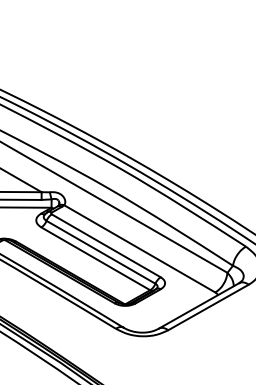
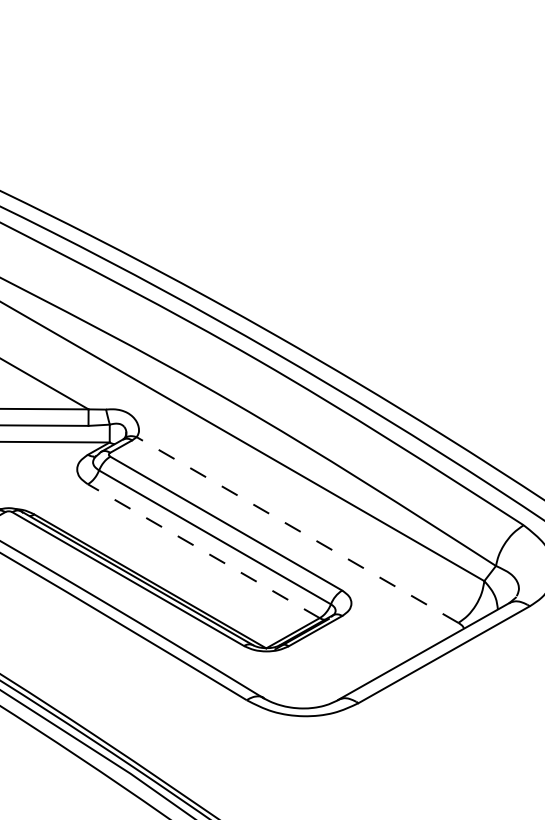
line: (139, 248) -> (296, 529), solid -> dashed
line: (95, 258) -> (203, 550), solid -> dashed

